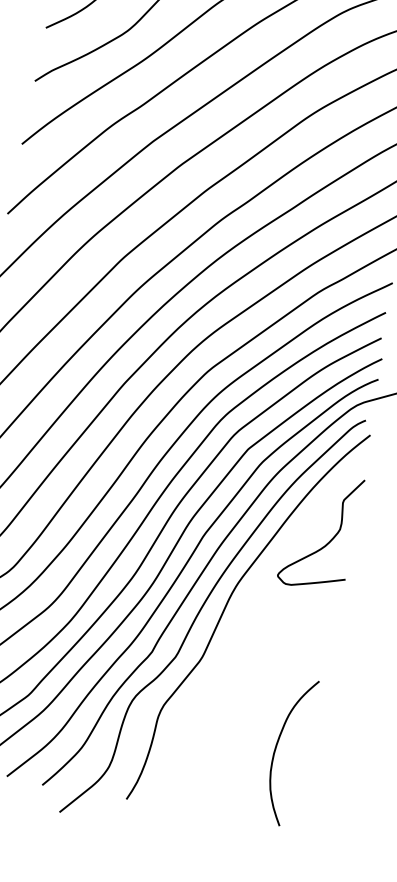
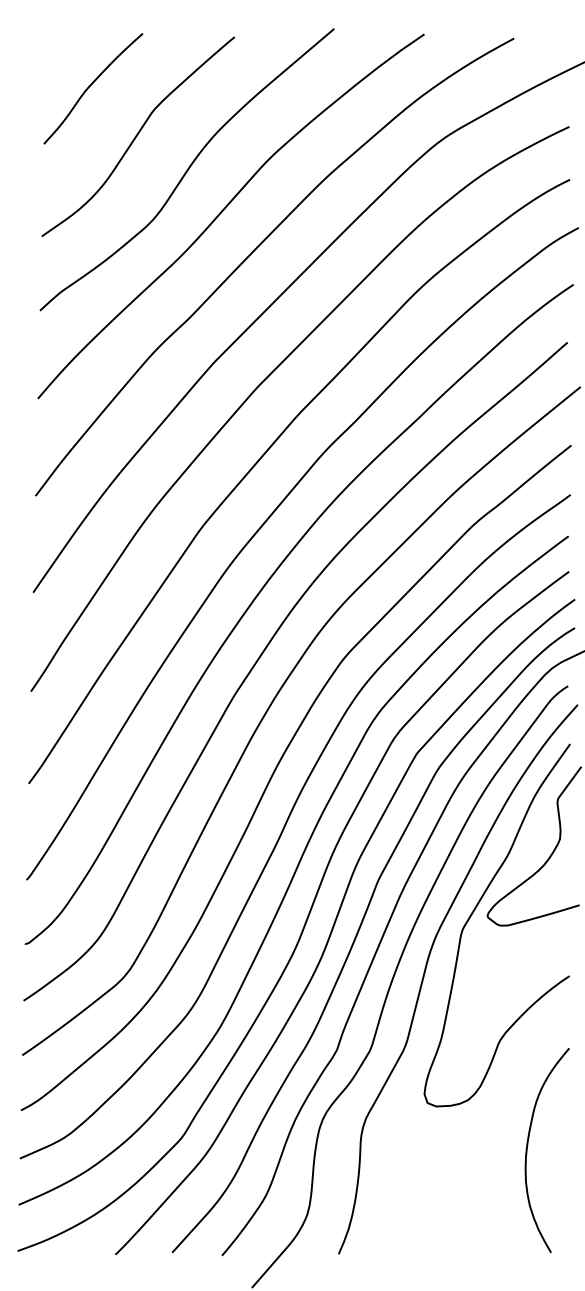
curve: (268, 571) -> (473, 913), added

